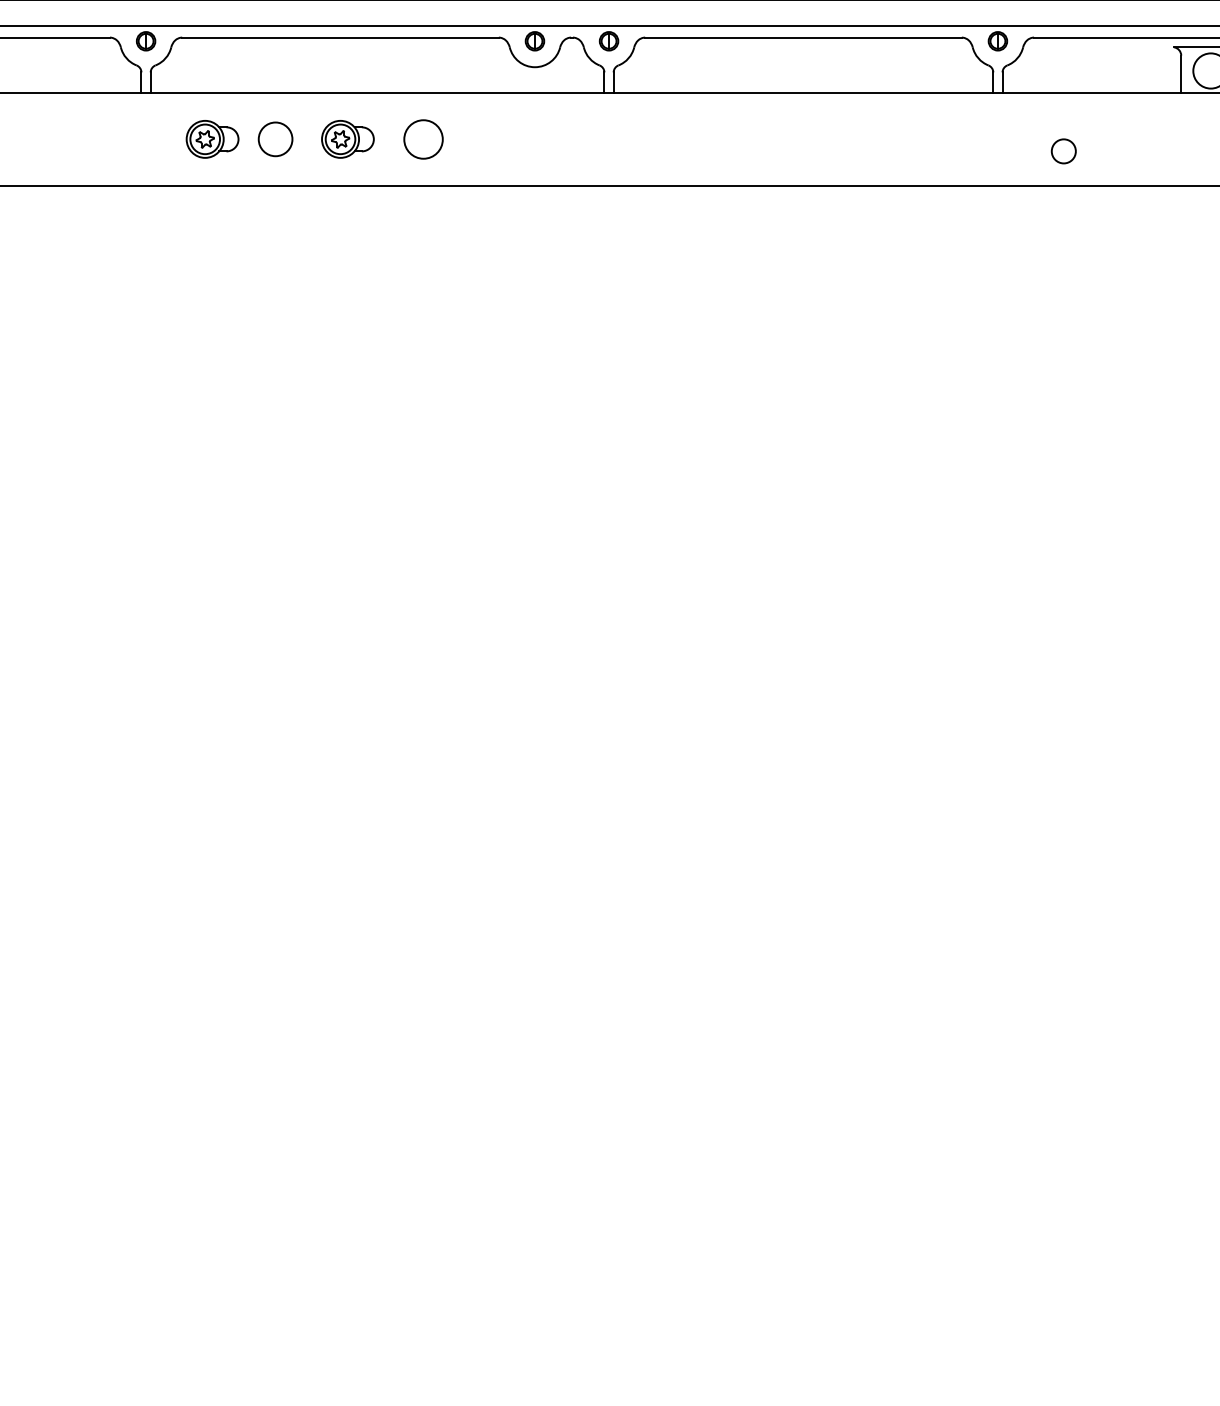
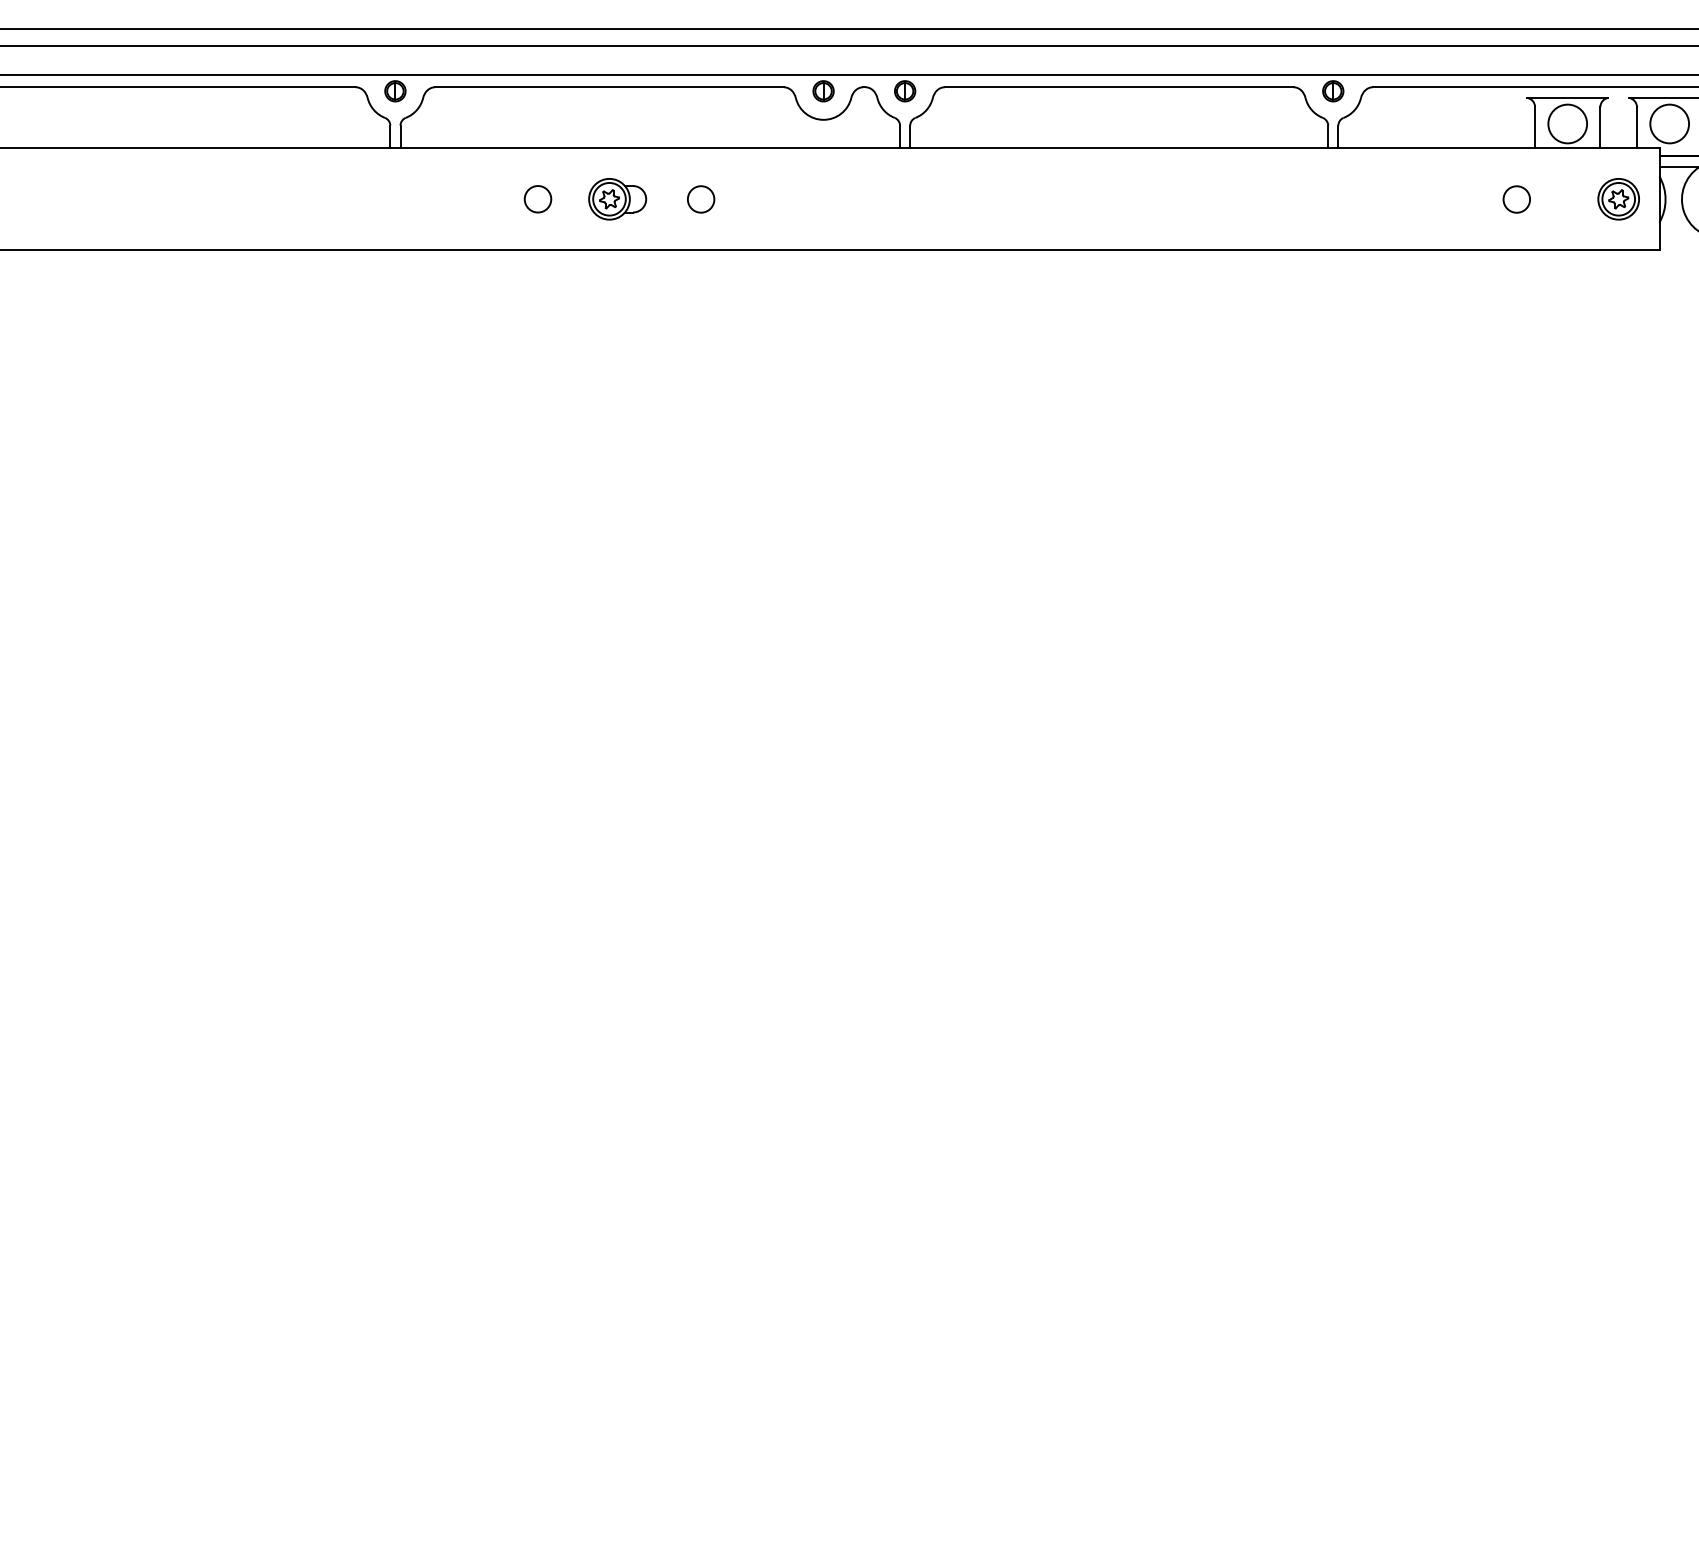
part: (212, 139) -> (468, 199), removed
circle: (275, 139) -> (537, 199), size x0.71
circle: (424, 139) -> (701, 199), size x0.62
circle: (1063, 151) -> (1516, 199), moved

